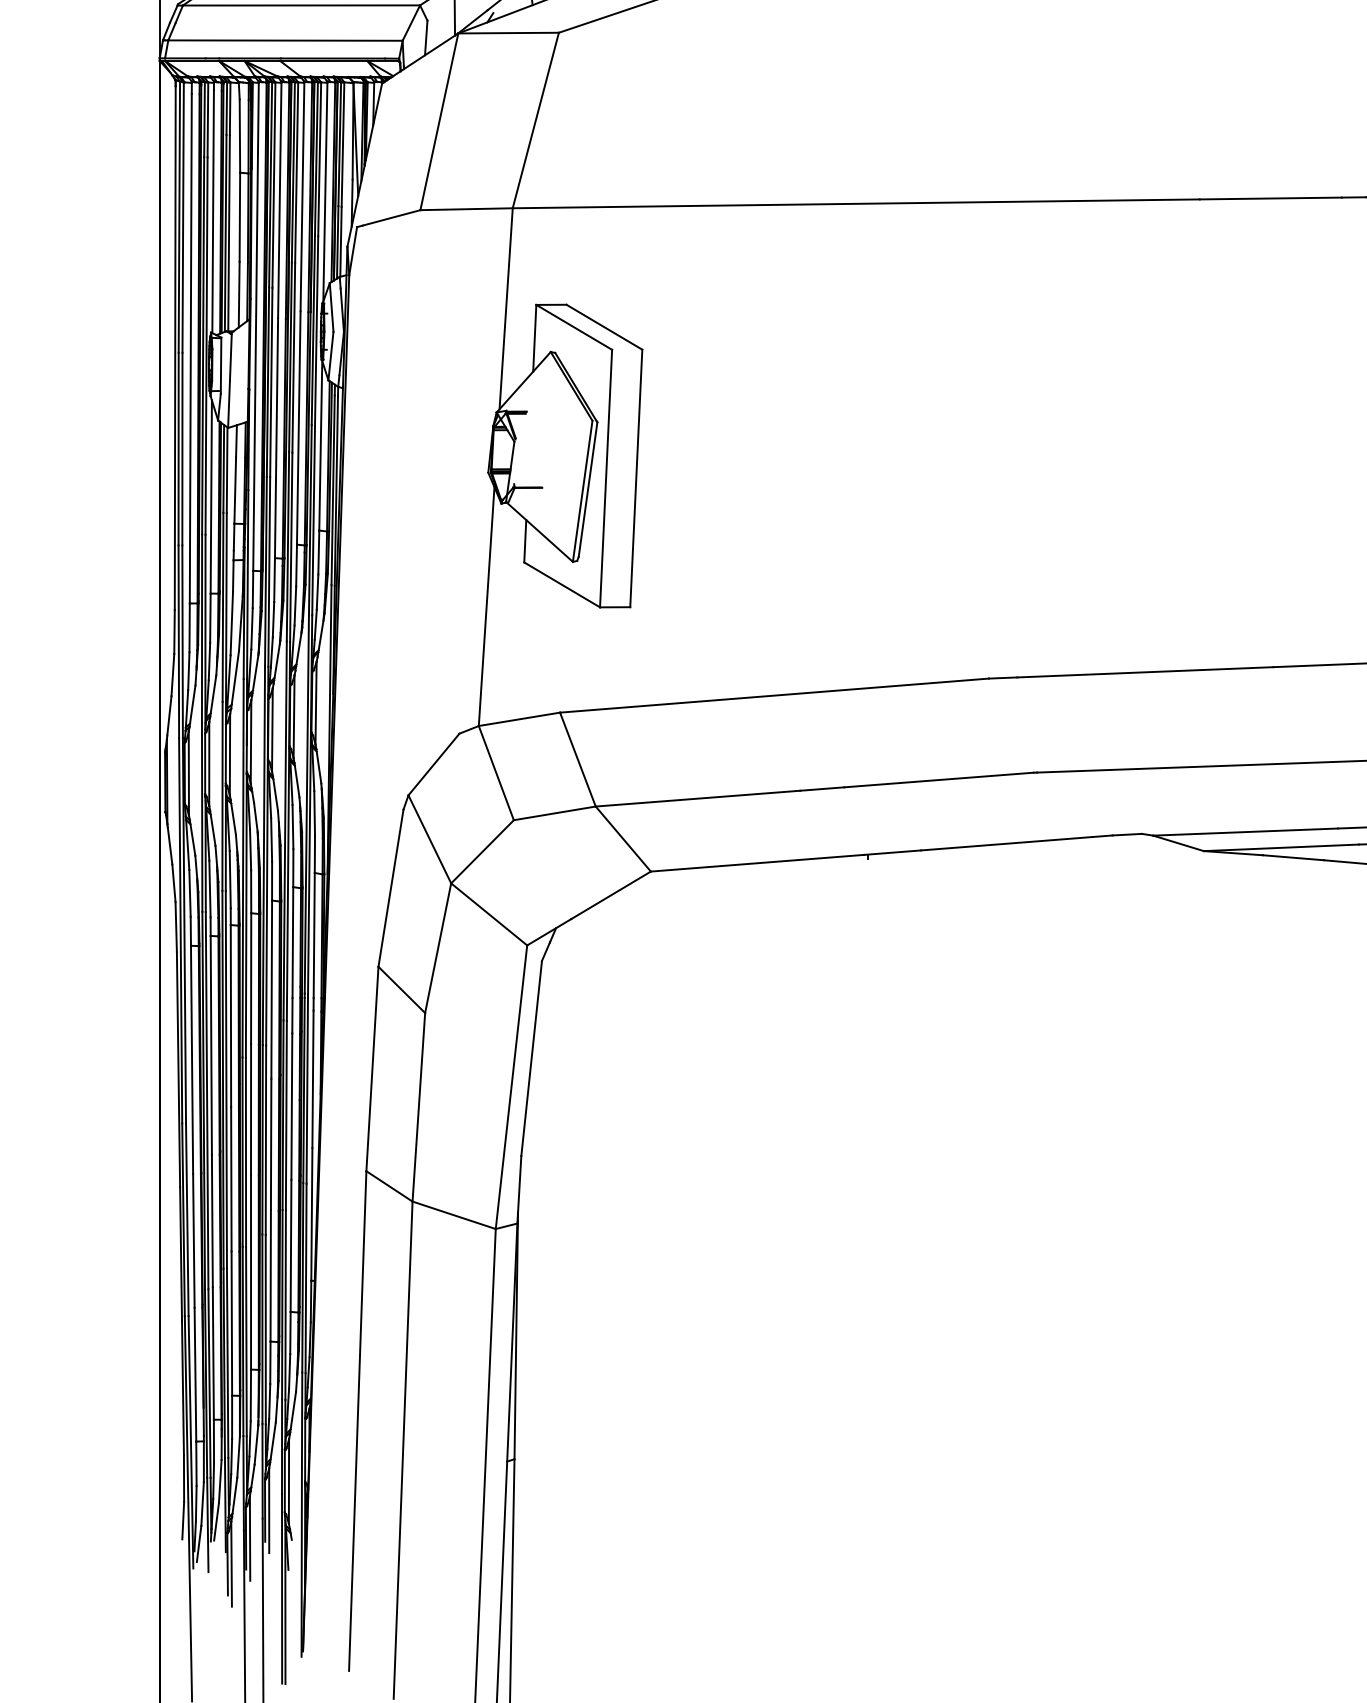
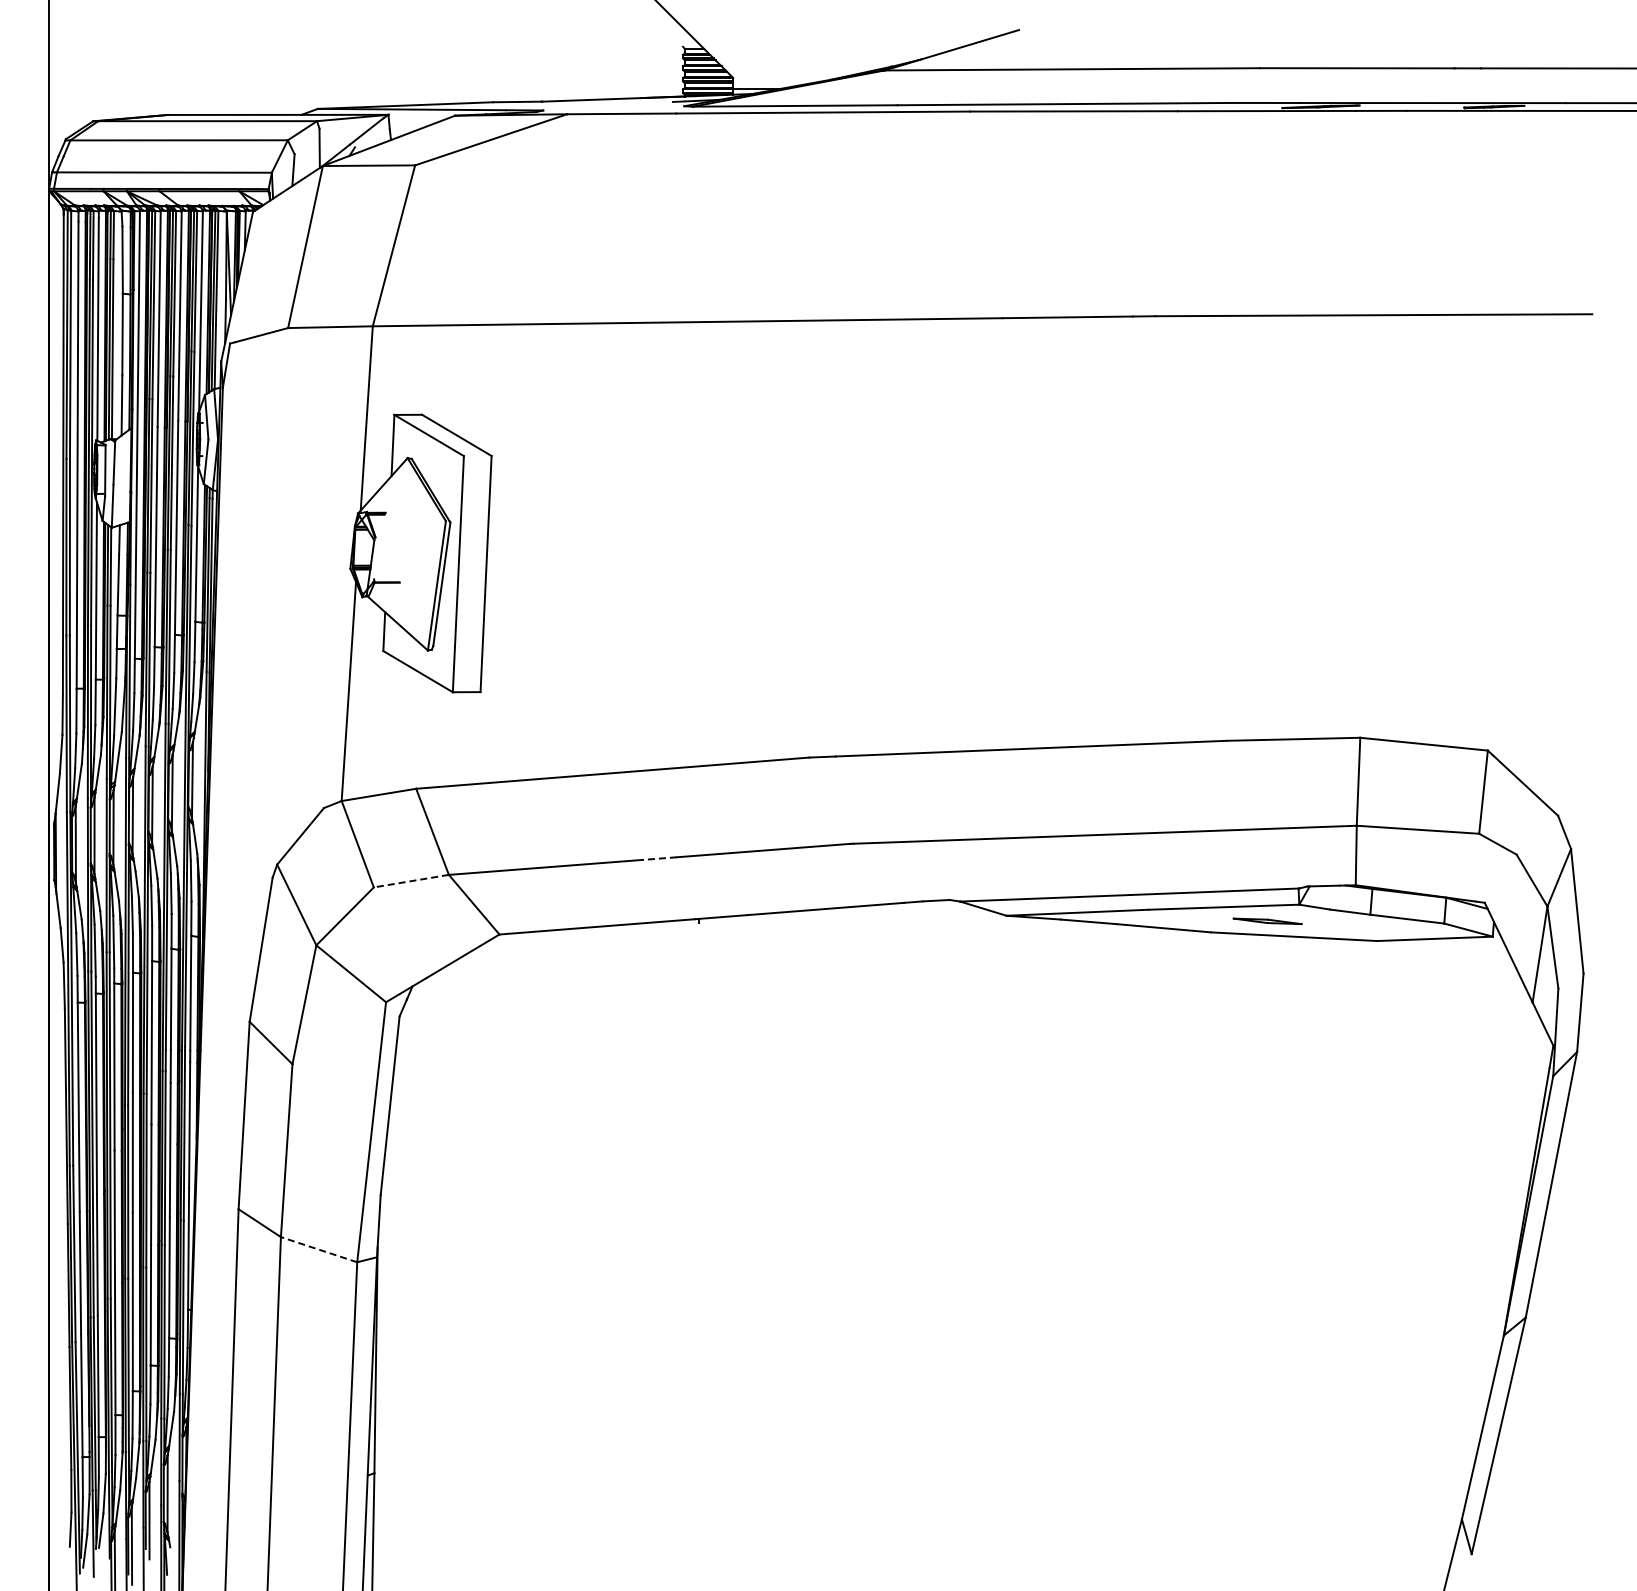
line: (822, 788) -> (656, 858), solid -> dashed
line: (553, 813) -> (410, 881), solid -> dashed
line: (453, 1215) -> (318, 1249), solid -> dashed

